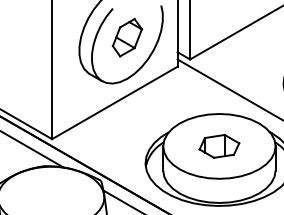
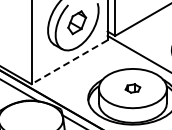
line: (114, 103) -> (69, 62), solid -> dashed
part: (218, 146) -> (132, 88), size x0.6

